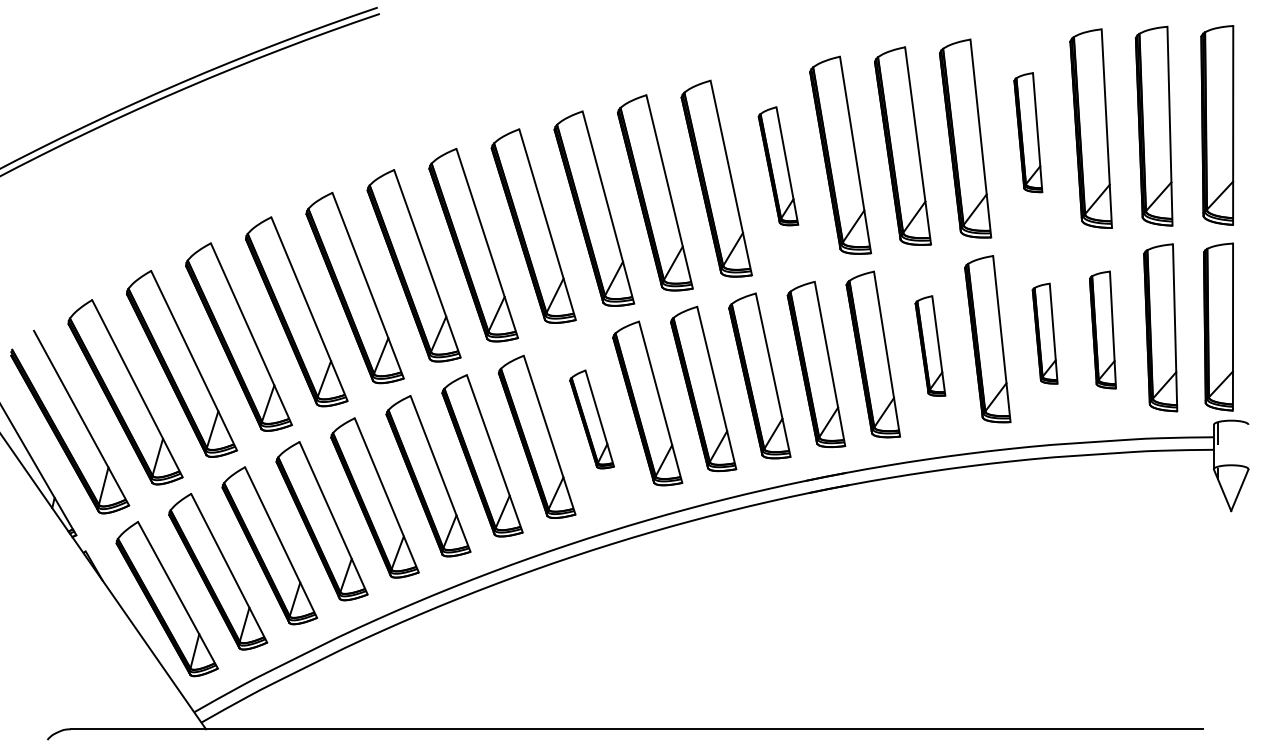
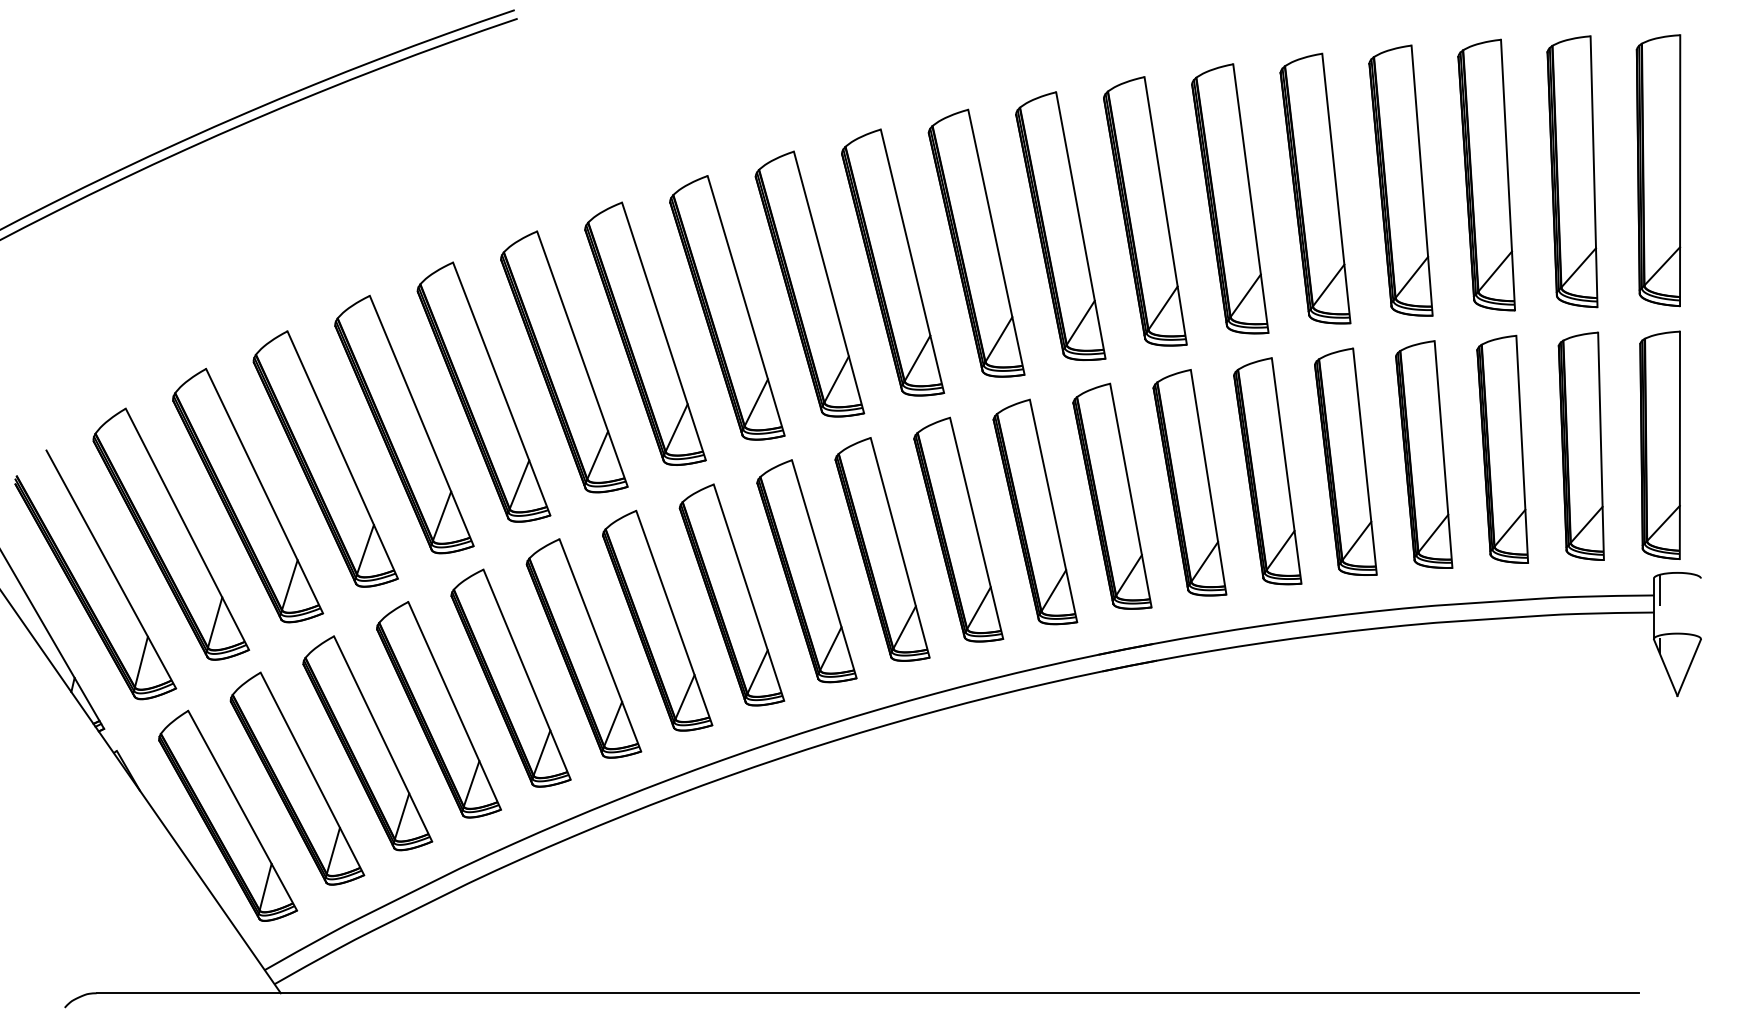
part: (1028, 132) -> (1401, 180), size x1.67
part: (778, 166) -> (1060, 226), size x1.67
part: (1102, 329) -> (1502, 448), size x1.43
part: (1044, 333) -> (1423, 454), size x1.67
part: (930, 345) -> (1267, 470), size x1.67
part: (591, 419) -> (805, 571), size x1.67

